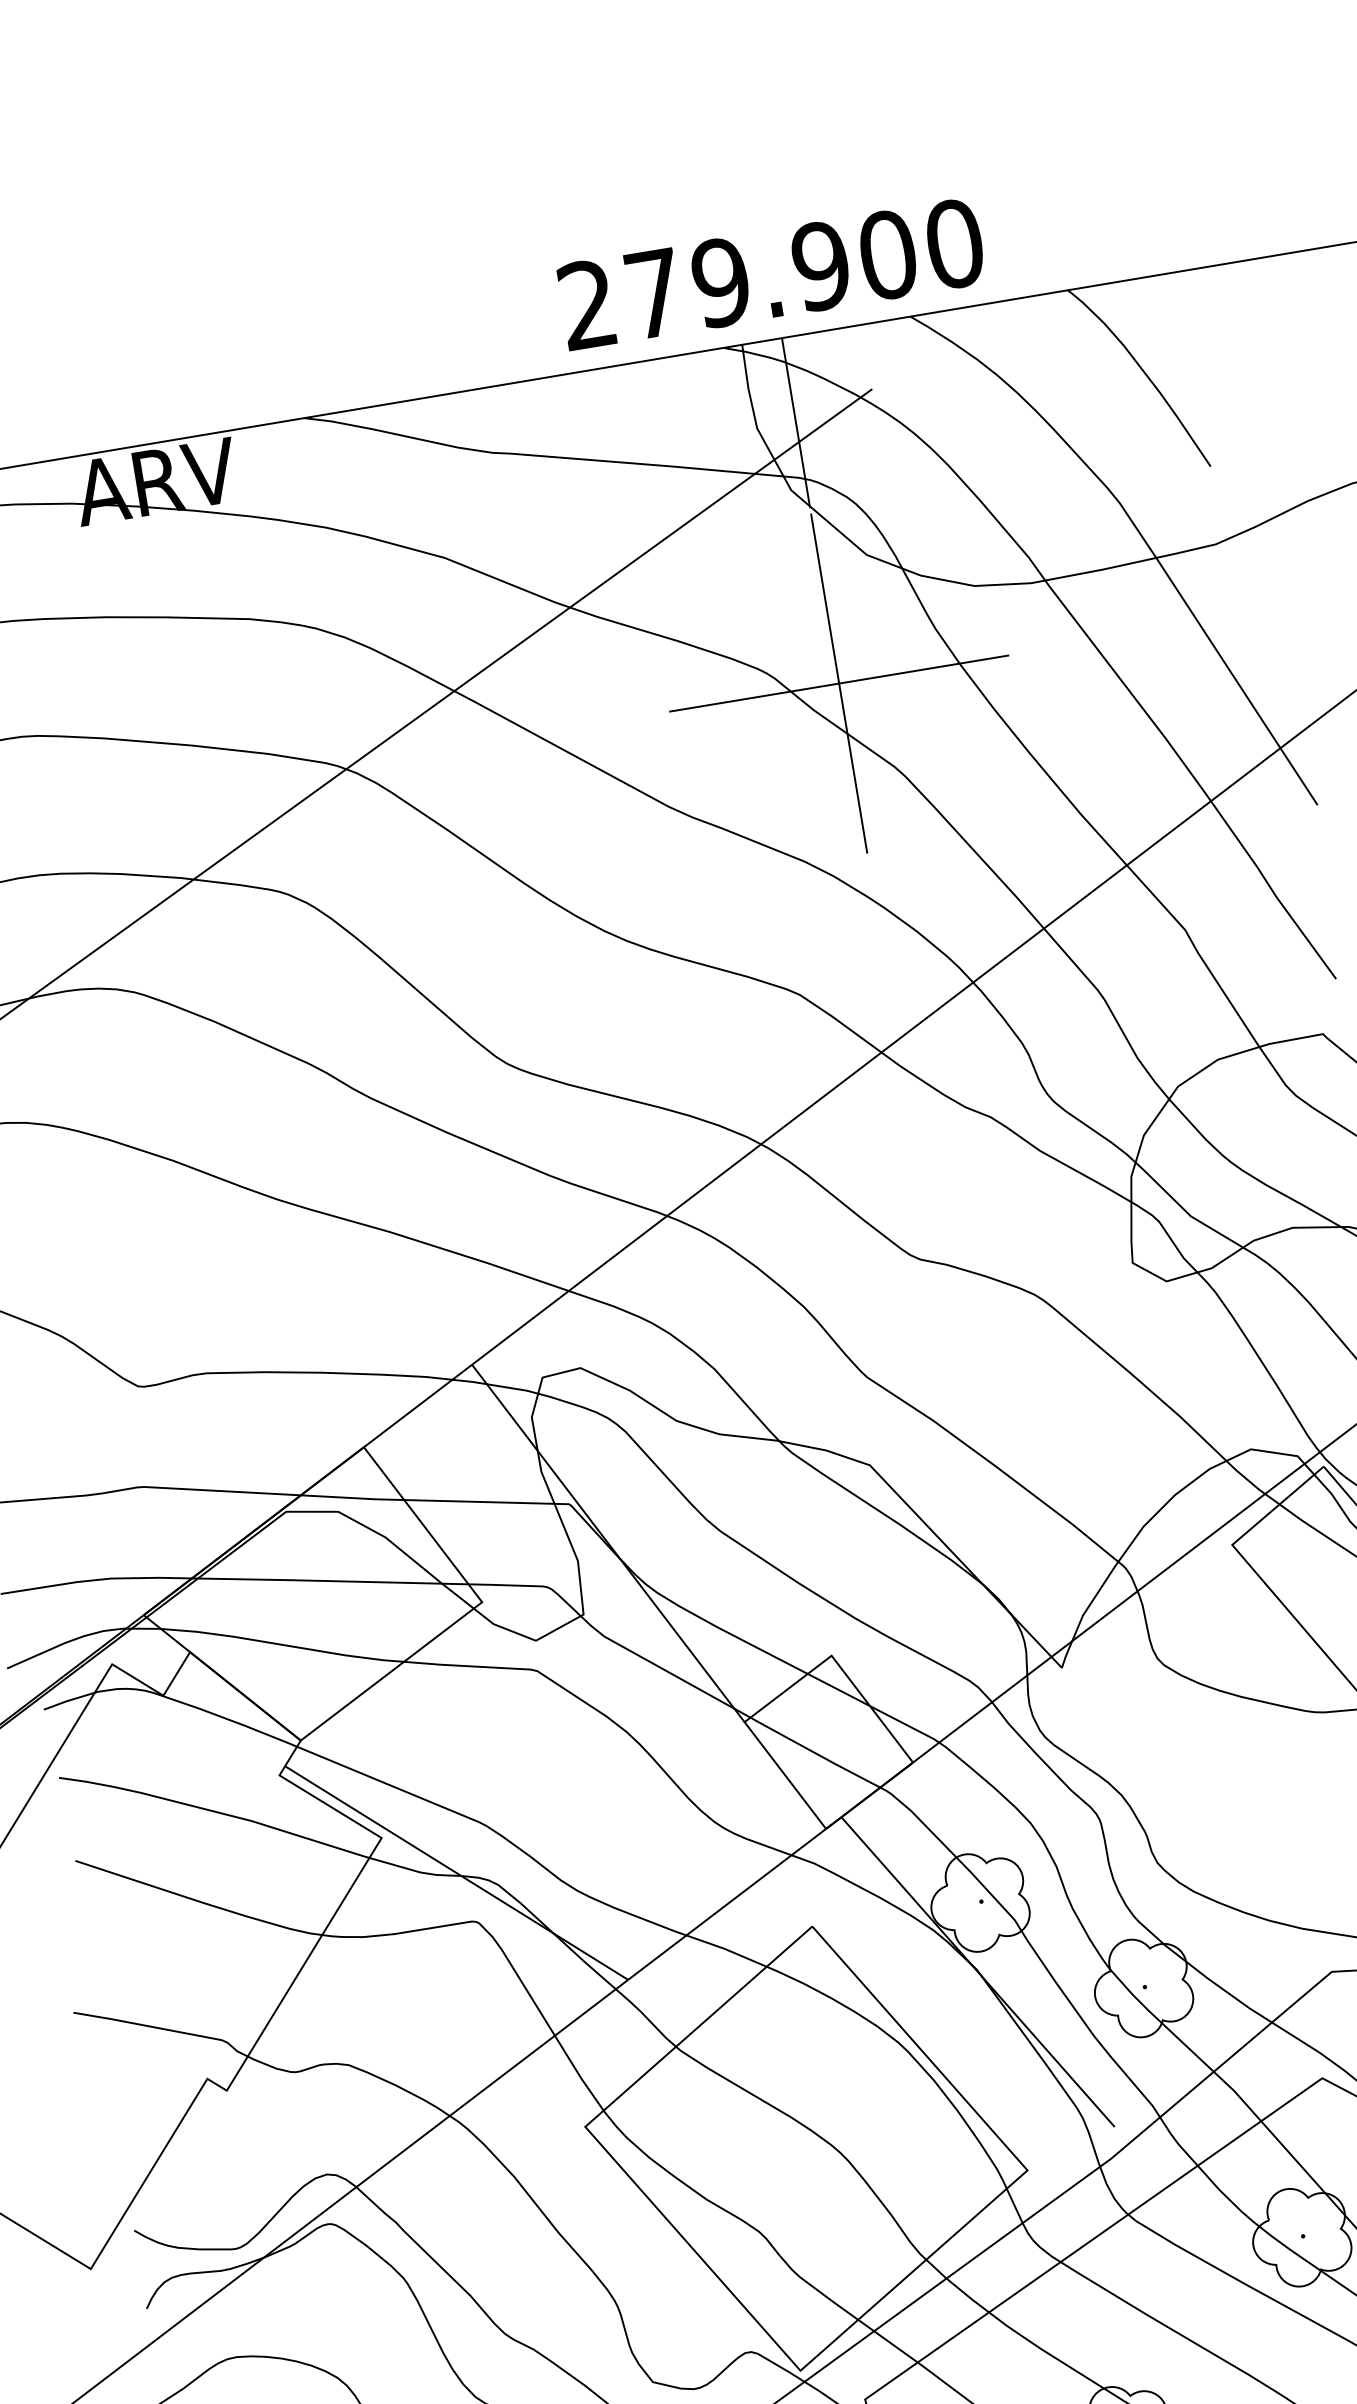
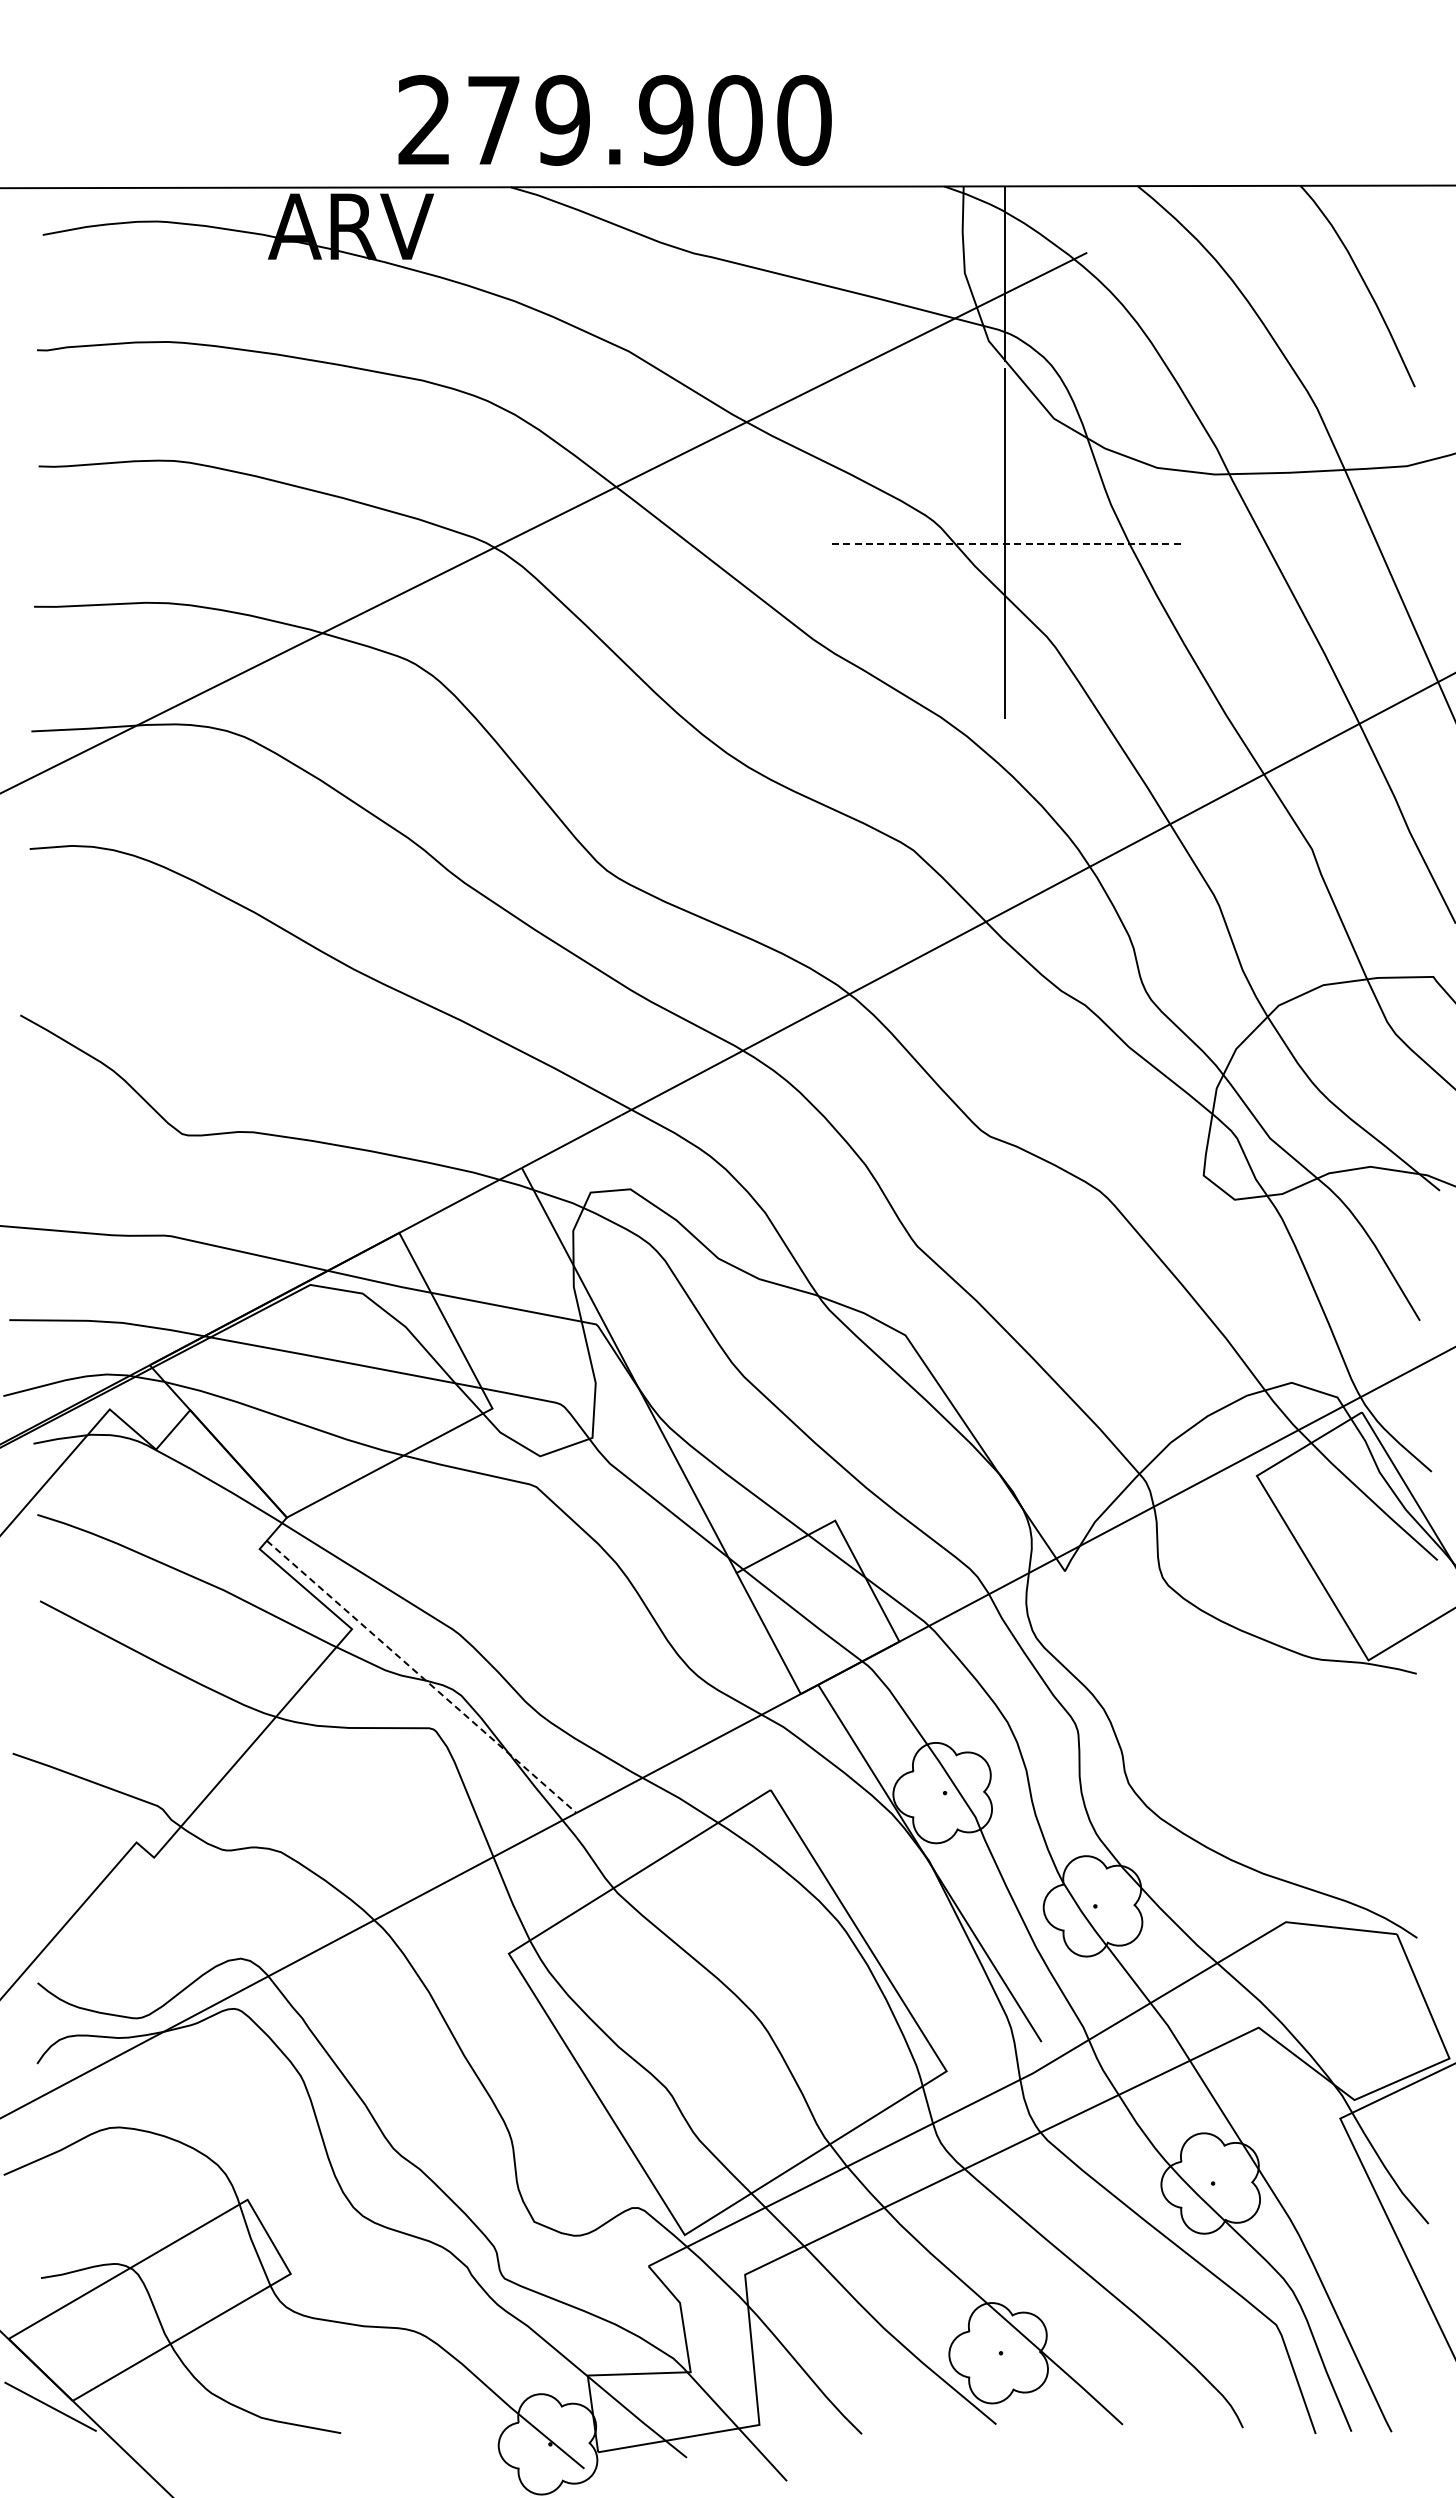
text: (771, 274) -> (614, 120), moved
line: (838, 683) -> (1004, 543), solid -> dashed
line: (457, 1873) -> (422, 1677), solid -> dashed

